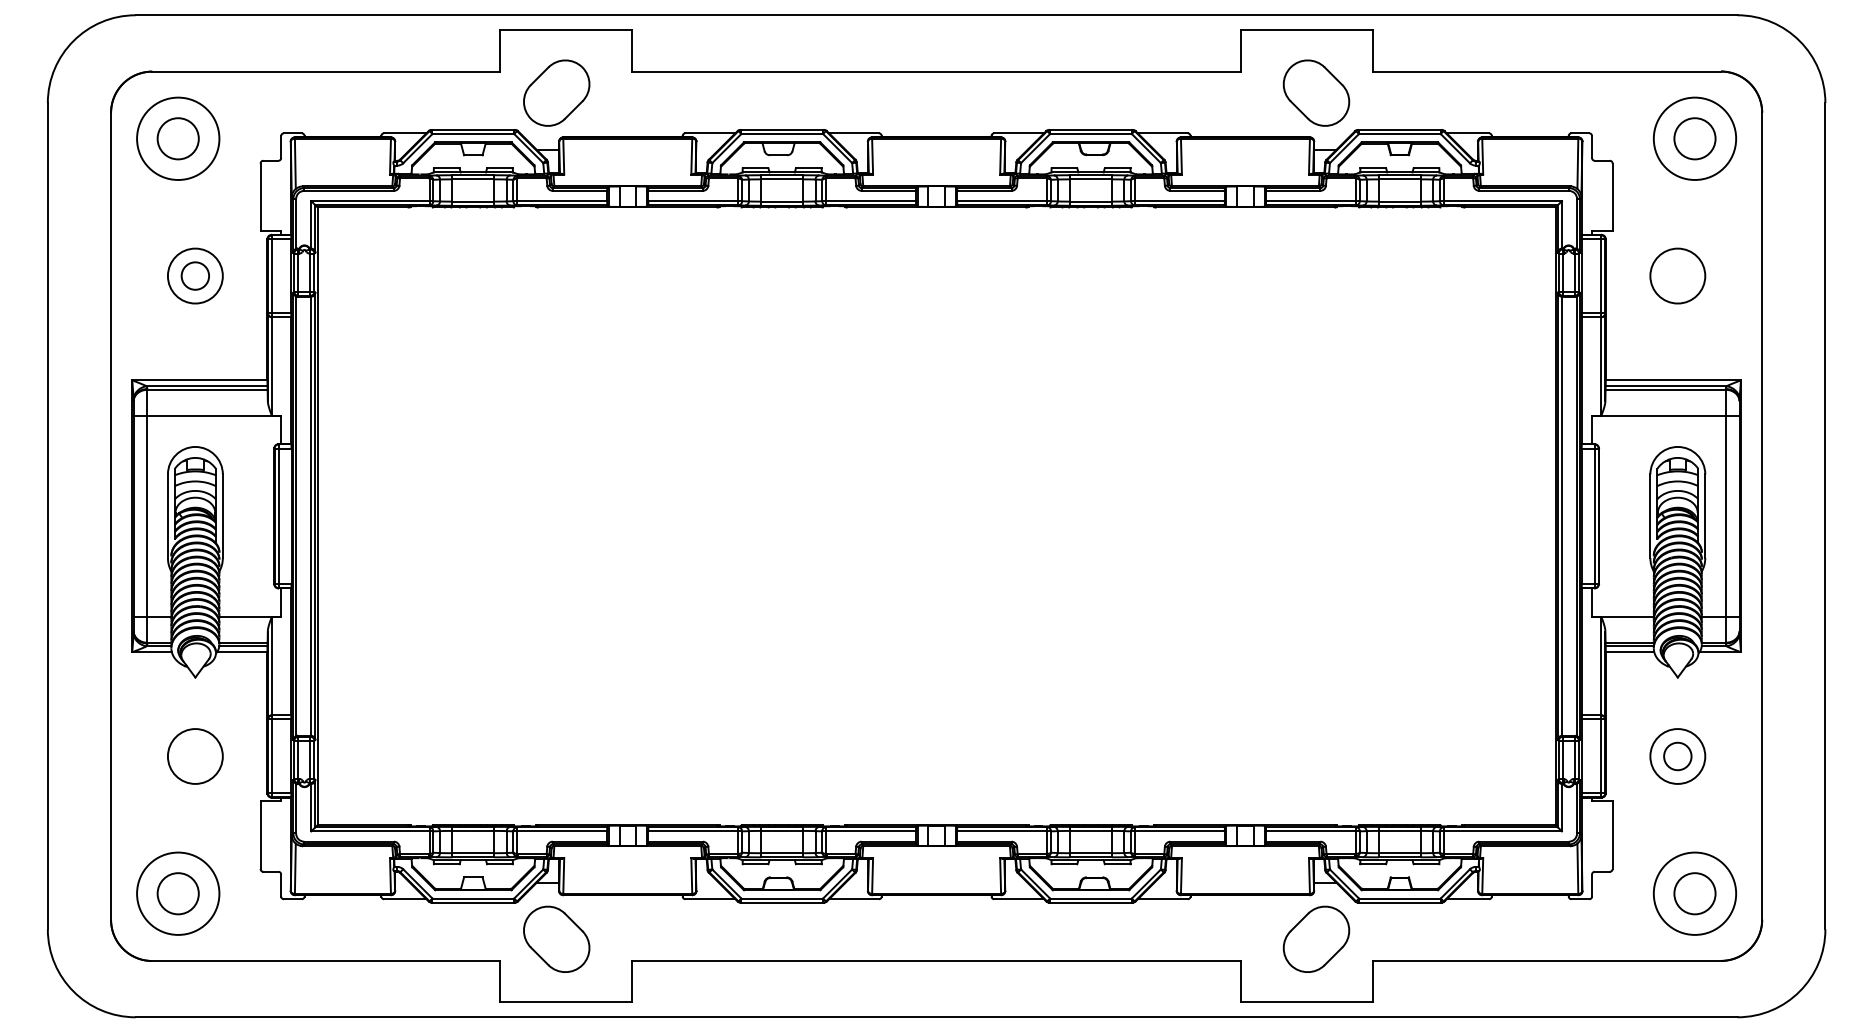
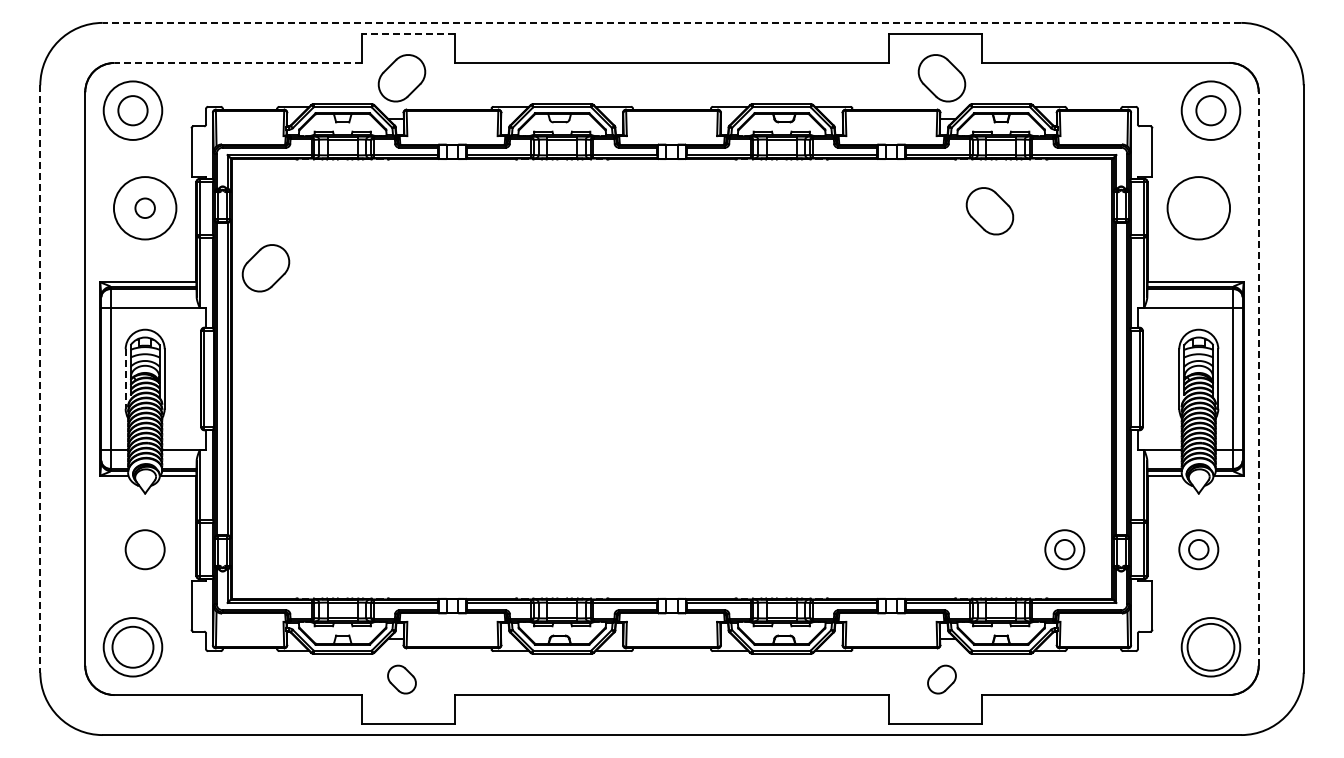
line: (935, 14) -> (671, 22), solid -> dashed
line: (565, 30) -> (408, 33), solid -> dashed
line: (326, 70) -> (238, 62), solid -> dashed
circle: (194, 274) -> (144, 207), size x1.6
circle: (1677, 274) -> (1198, 207), size x1.6
part: (1383, 280) -> (989, 211), added
part: (364, 360) -> (265, 268), added
line: (1761, 515) -> (1258, 378), solid -> dashed
line: (48, 516) -> (40, 379), solid -> dashed
line: (167, 516) -> (125, 379), solid -> dashed
part: (1488, 756) -> (1064, 549), added
circle: (177, 892) -> (132, 646), size x1.4
circle: (1694, 892) -> (1210, 646), size x1.6
part: (556, 939) -> (401, 679), size x0.6
part: (1315, 939) -> (941, 679), size x0.6

